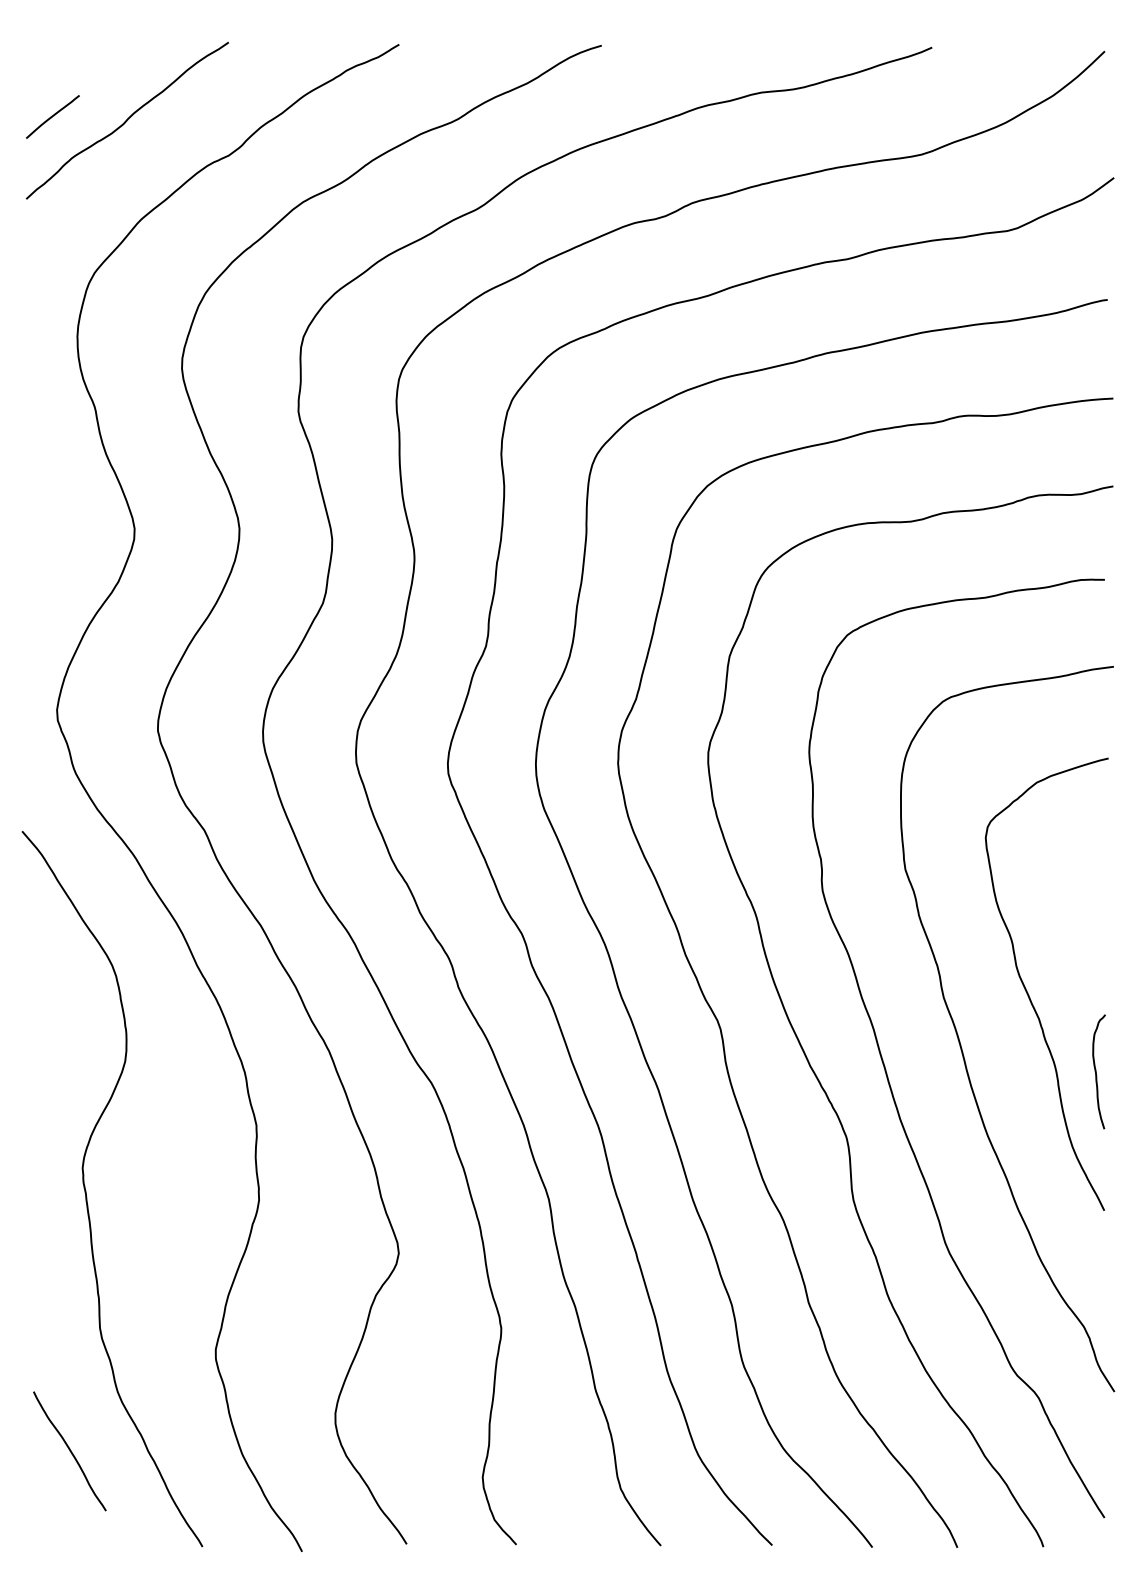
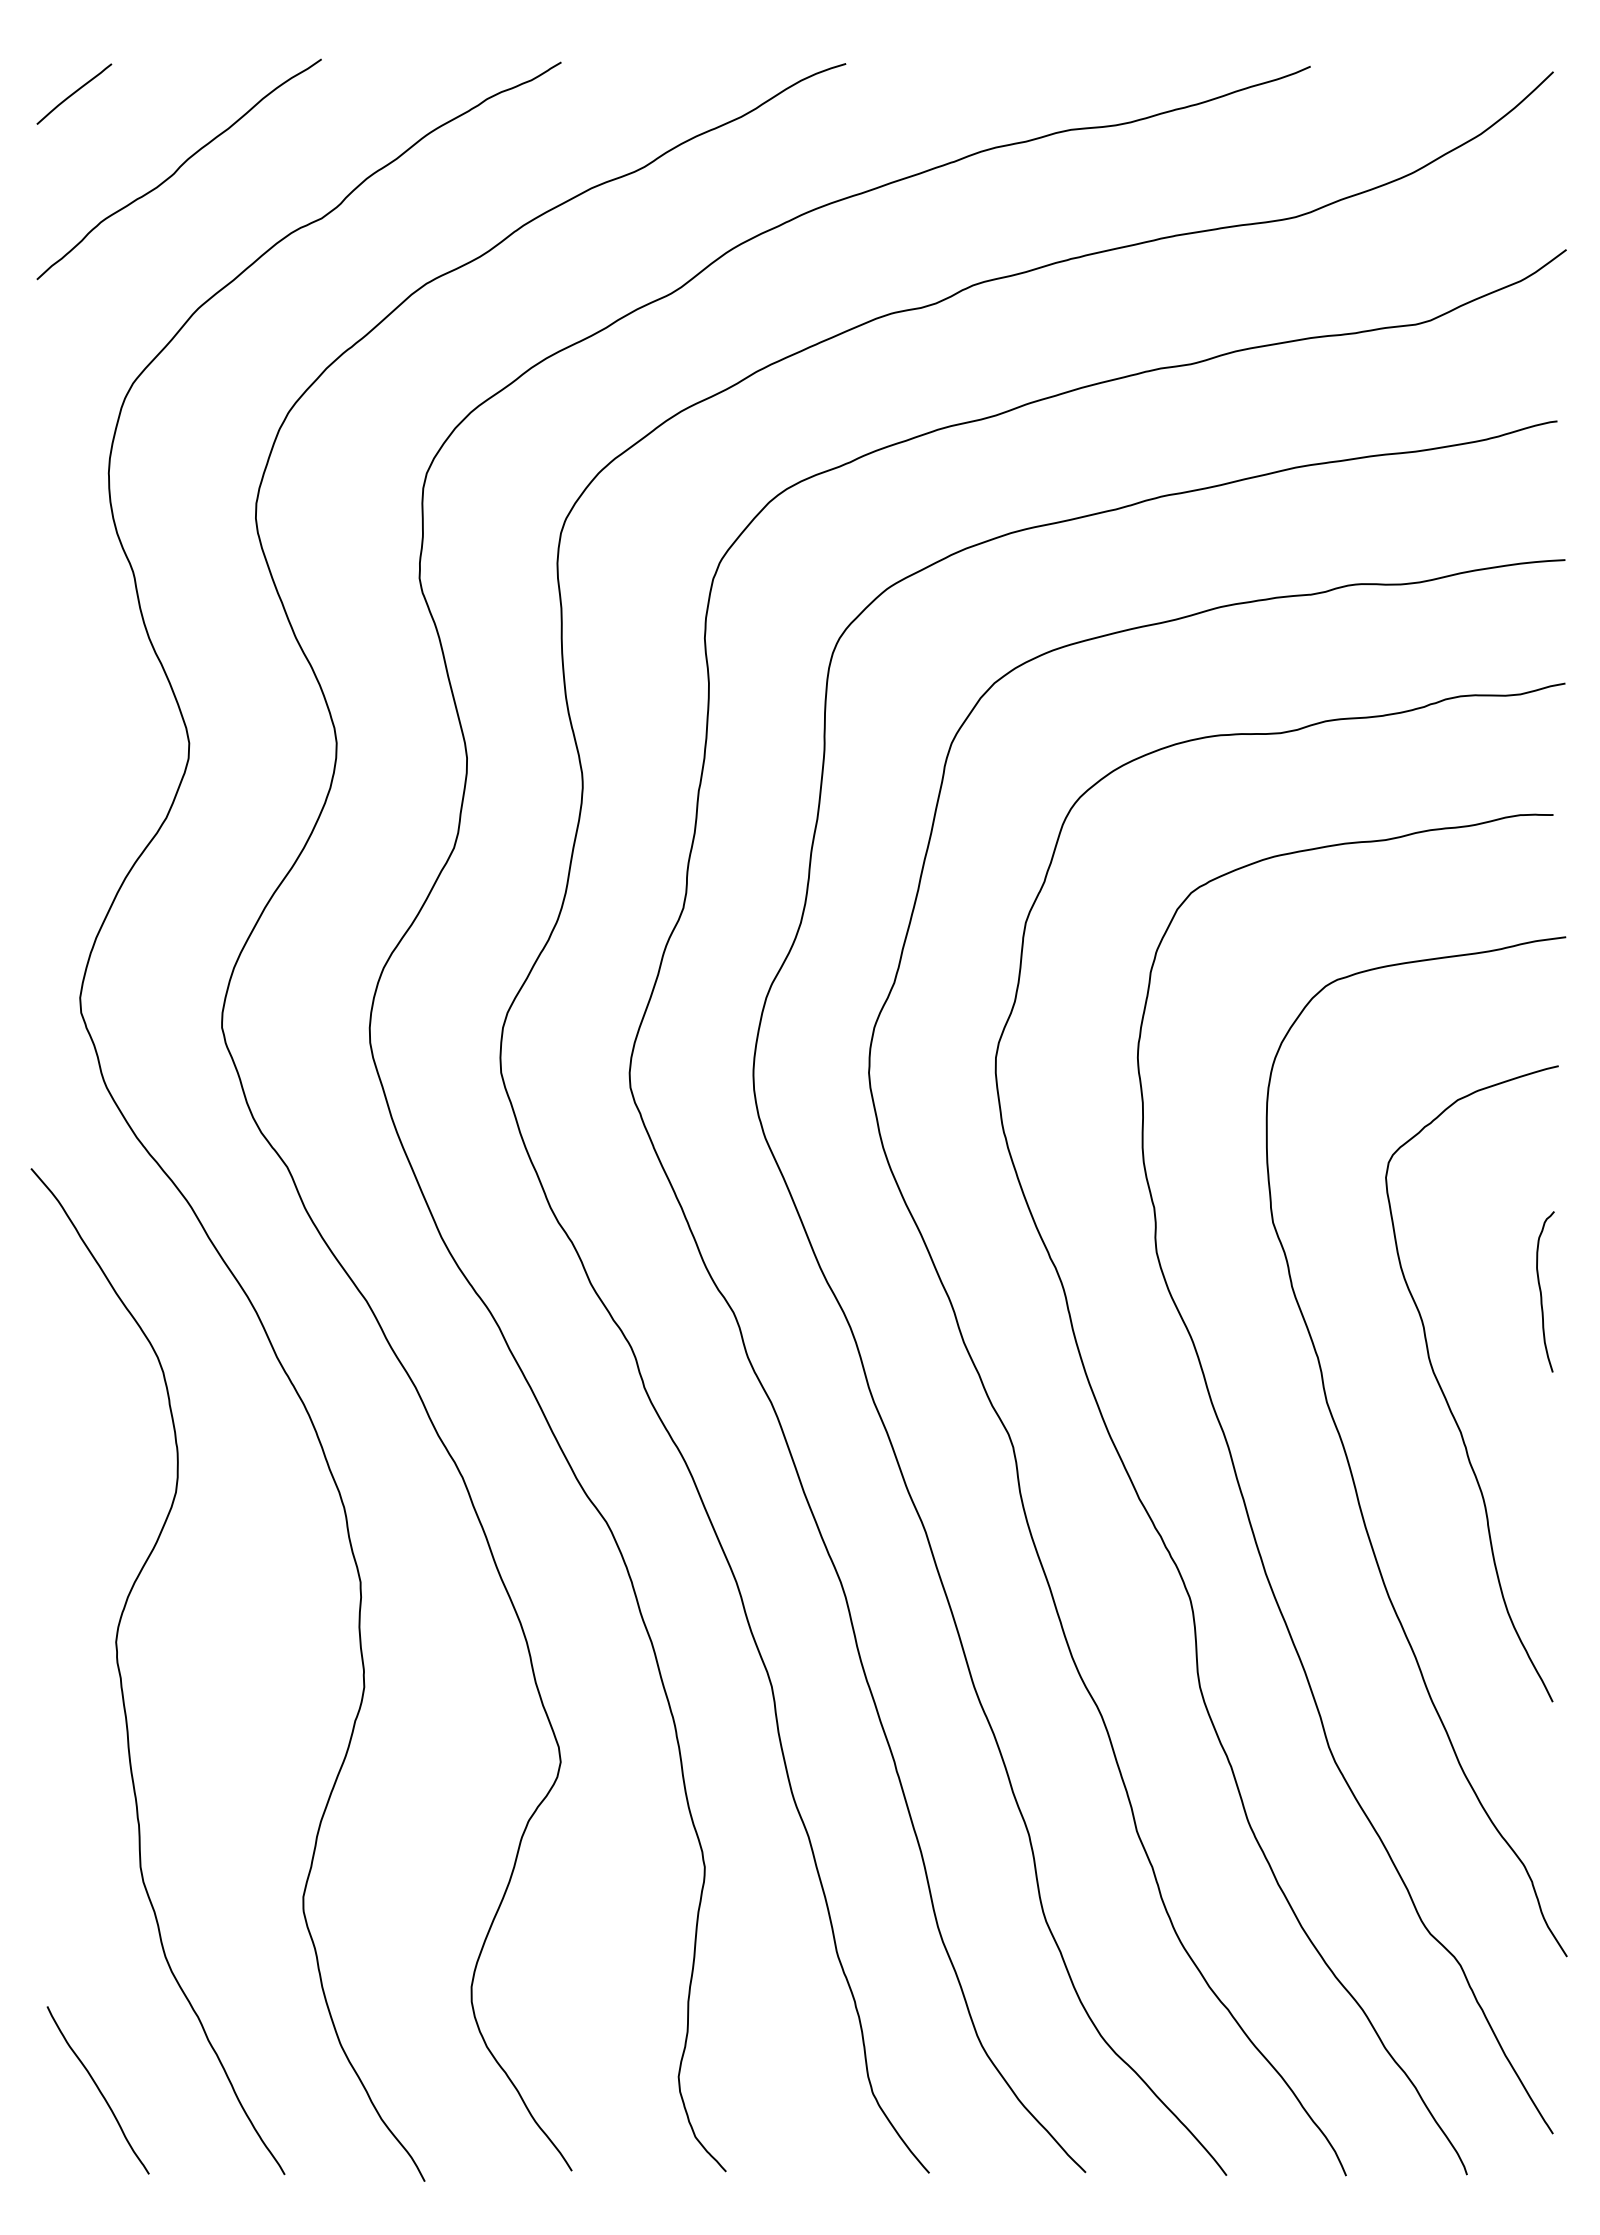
curve: (53, 116) -> (74, 93), moved
curve: (1096, 1071) -> (1541, 1291), moved
curve: (69, 1450) -> (97, 2089), moved

